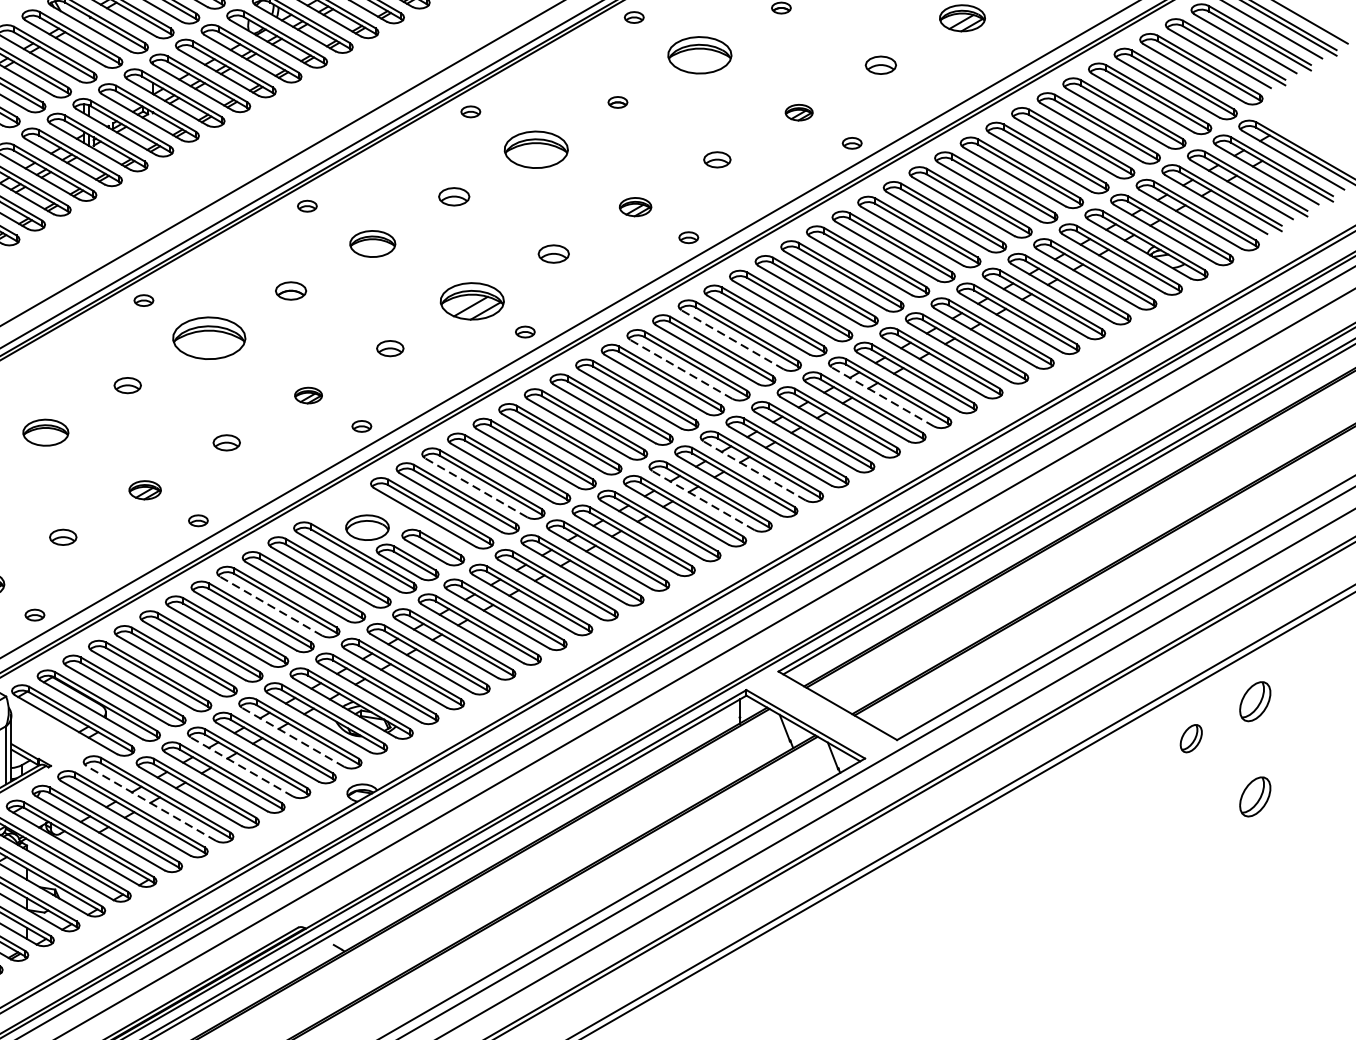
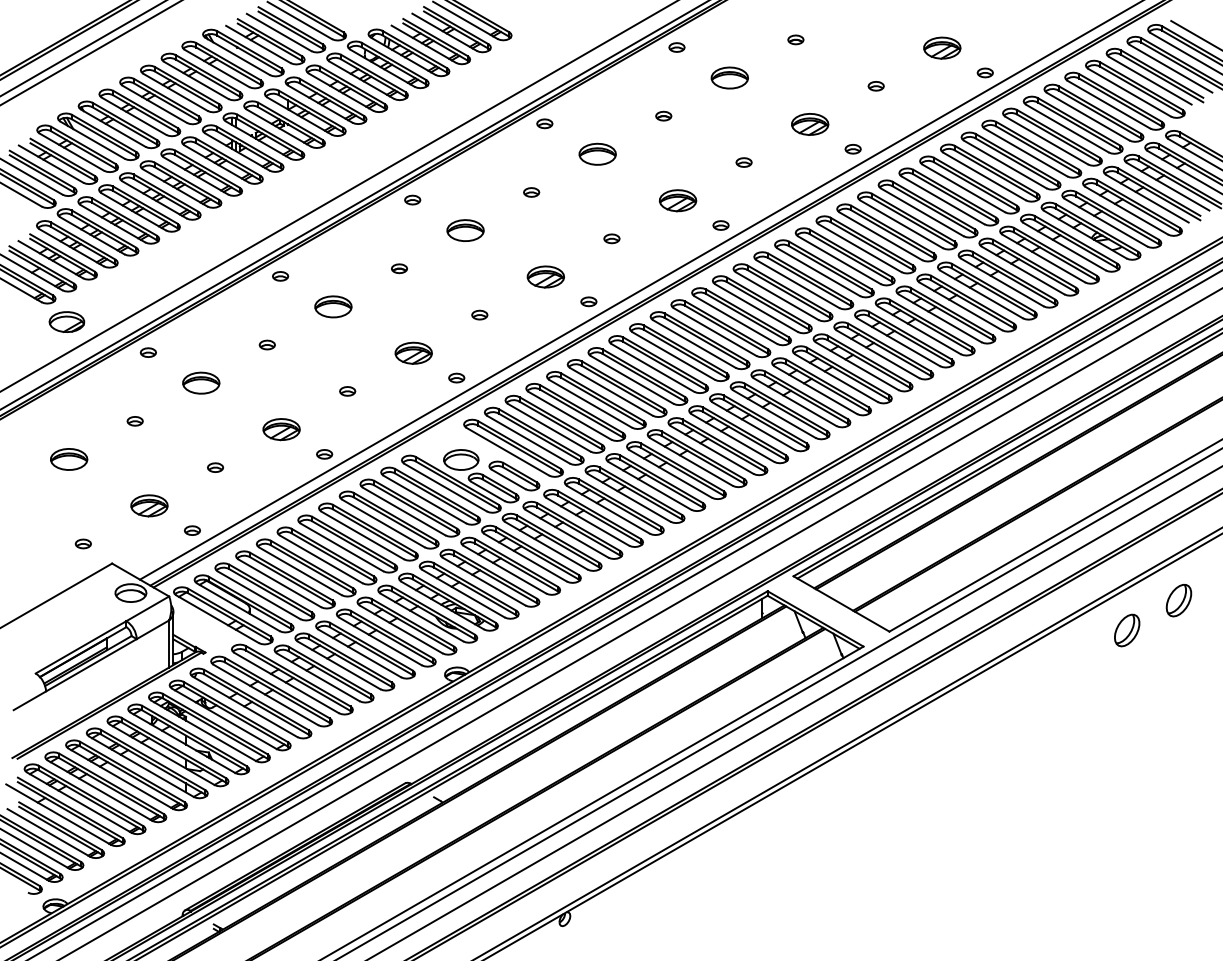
part: (1014, 48) -> (984, 72), added
part: (699, 54) -> (729, 77), size x0.71
part: (879, 65) -> (875, 86), size x0.62
part: (799, 112) -> (810, 124), size x1.67
part: (535, 148) -> (597, 153), size x0.71
part: (716, 159) -> (743, 162), size x0.71
part: (454, 196) -> (531, 192), size x0.62
part: (634, 206) -> (677, 200), size x1.43
part: (553, 253) -> (611, 238), size x0.62
part: (291, 290) -> (399, 268), size x0.62
part: (471, 300) -> (545, 276), size x0.71
part: (209, 337) -> (333, 306), size x0.62
line: (732, 340) -> (756, 308), dashed -> solid
part: (390, 347) -> (479, 314), size x0.71
line: (681, 370) -> (715, 332), dashed -> solid
part: (126, 384) -> (266, 344), size x0.71
part: (308, 394) -> (413, 352), size x1.67
line: (882, 397) -> (877, 354), dashed -> solid
part: (226, 443) -> (347, 391), size x0.71
line: (754, 471) -> (774, 414), dashed -> solid
line: (476, 487) -> (549, 427), dashed -> solid
part: (145, 490) -> (281, 429), size x1.43
line: (702, 501) -> (732, 438), dashed -> solid
part: (63, 537) -> (215, 467), size x0.71
line: (271, 606) -> (383, 523), dashed -> solid
line: (293, 737) -> (401, 629), dashed -> solid
part: (1191, 738) -> (1127, 630), size x1.43
line: (241, 767) -> (359, 653), dashed -> solid
part: (1254, 796) -> (1178, 677), removed
line: (151, 802) -> (286, 682), dashed -> solid

